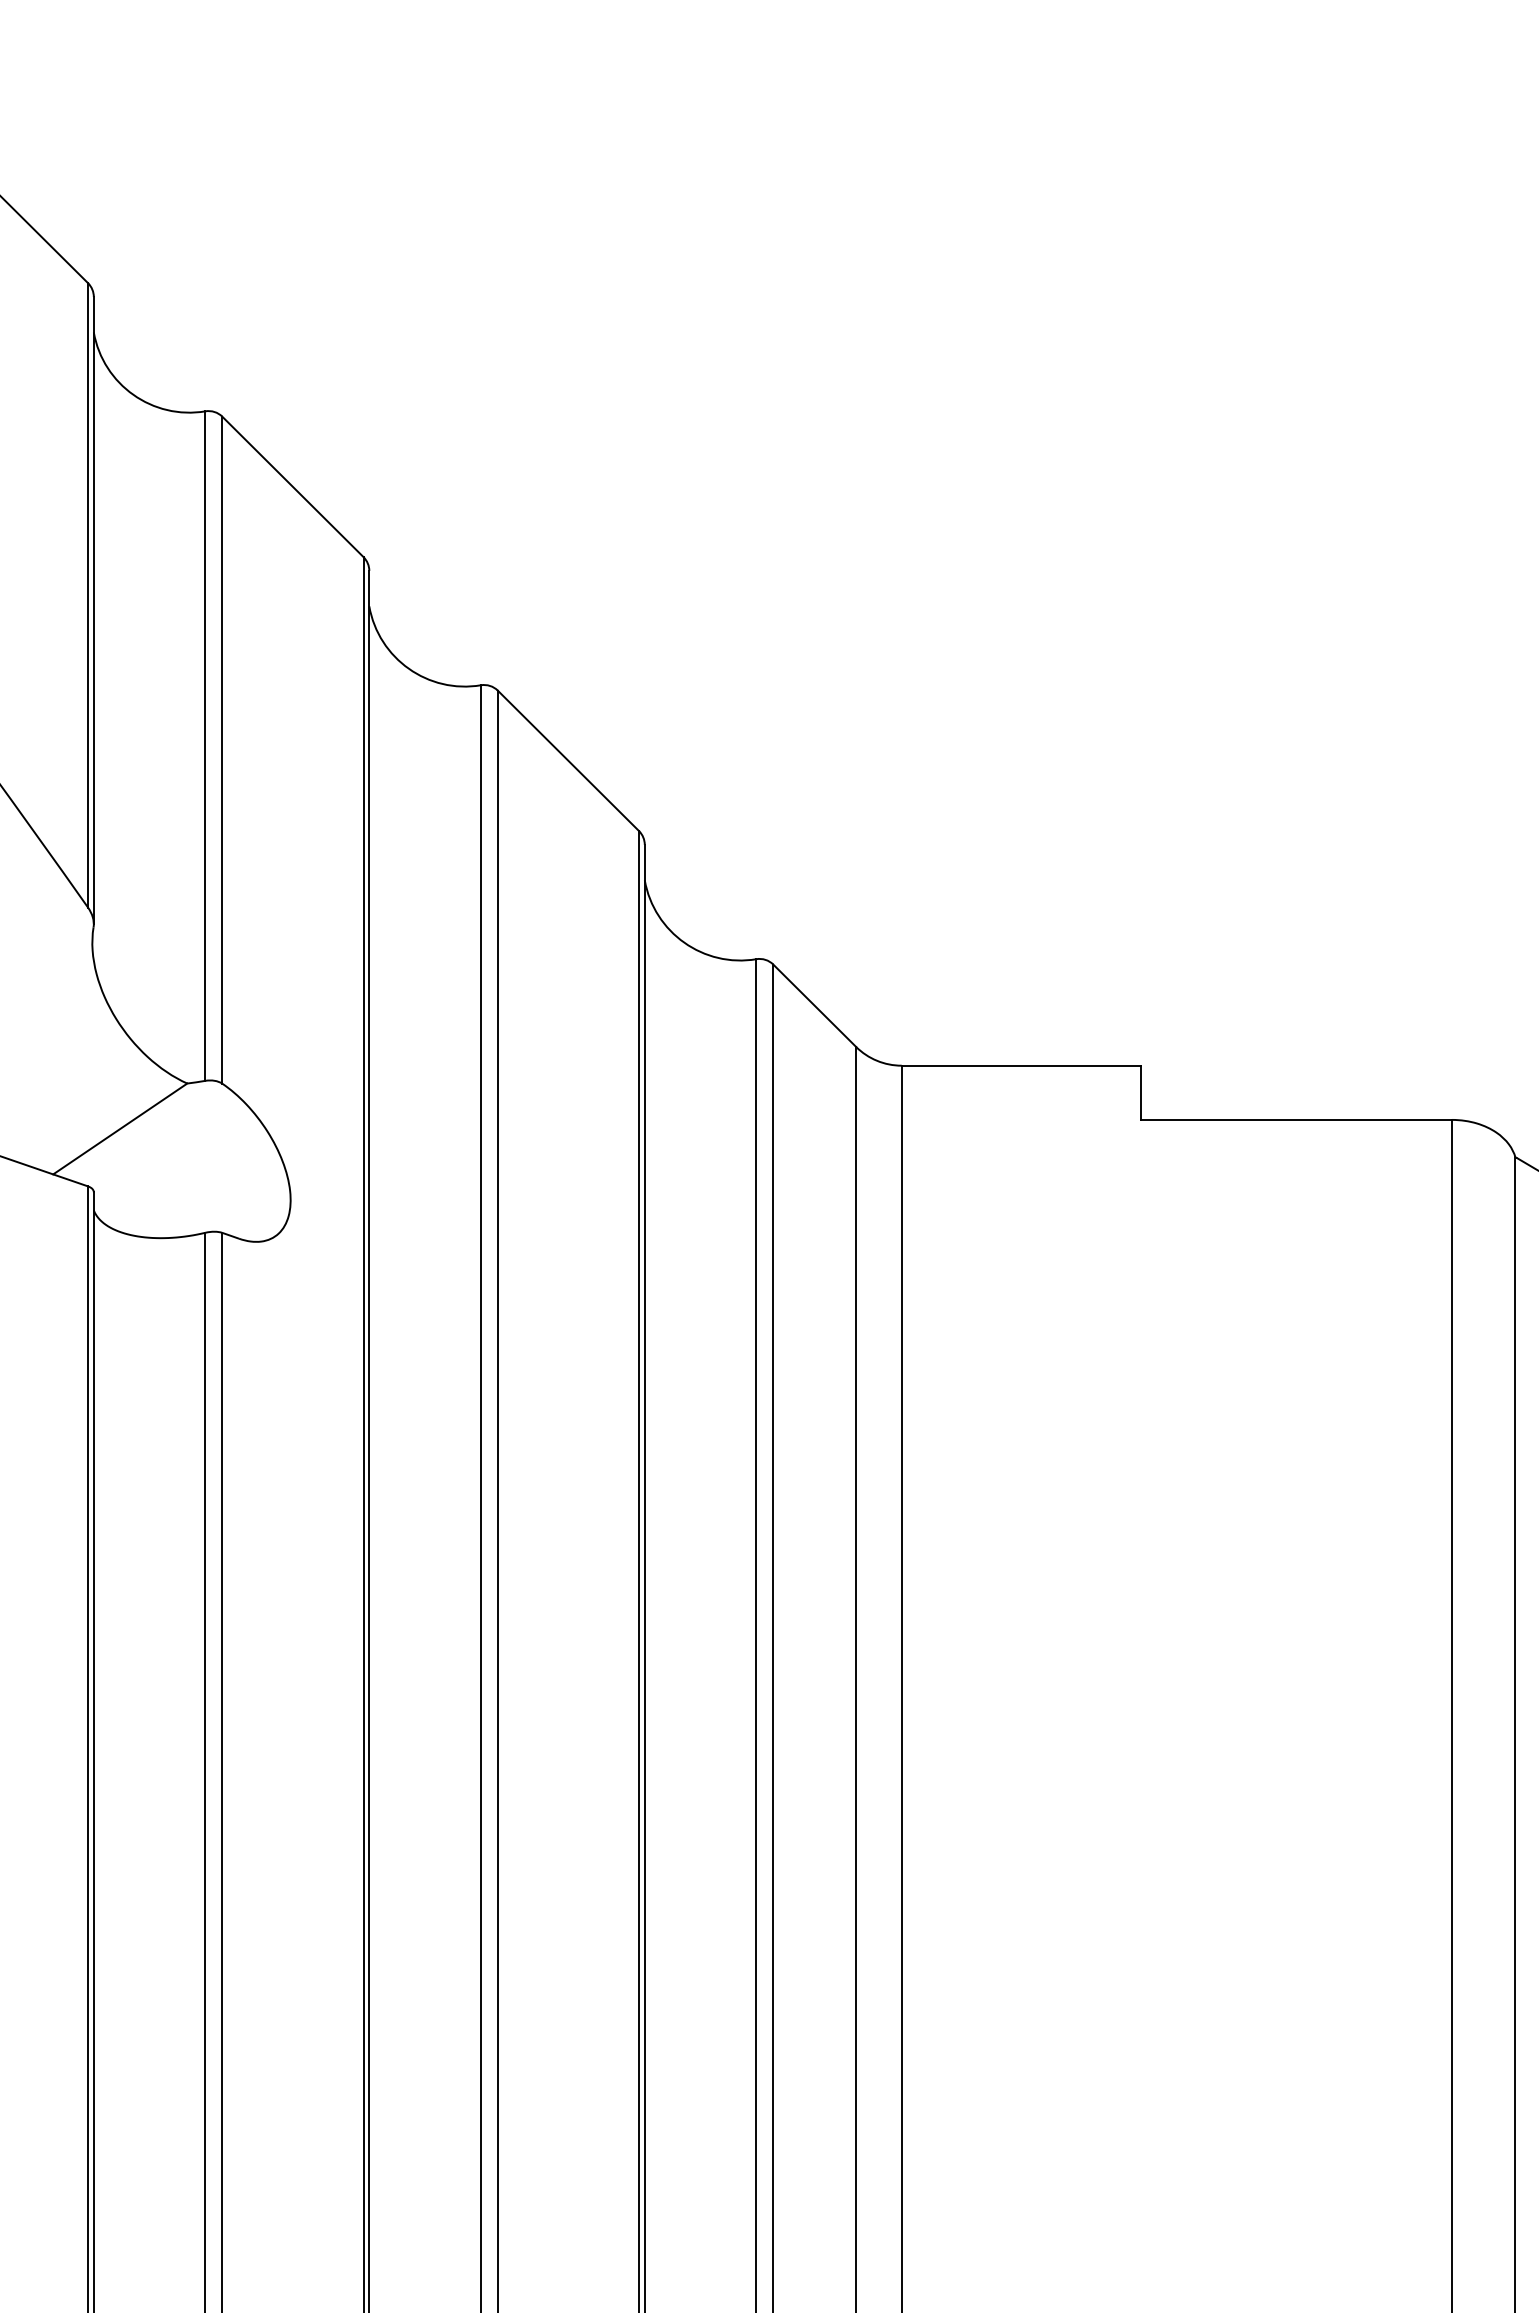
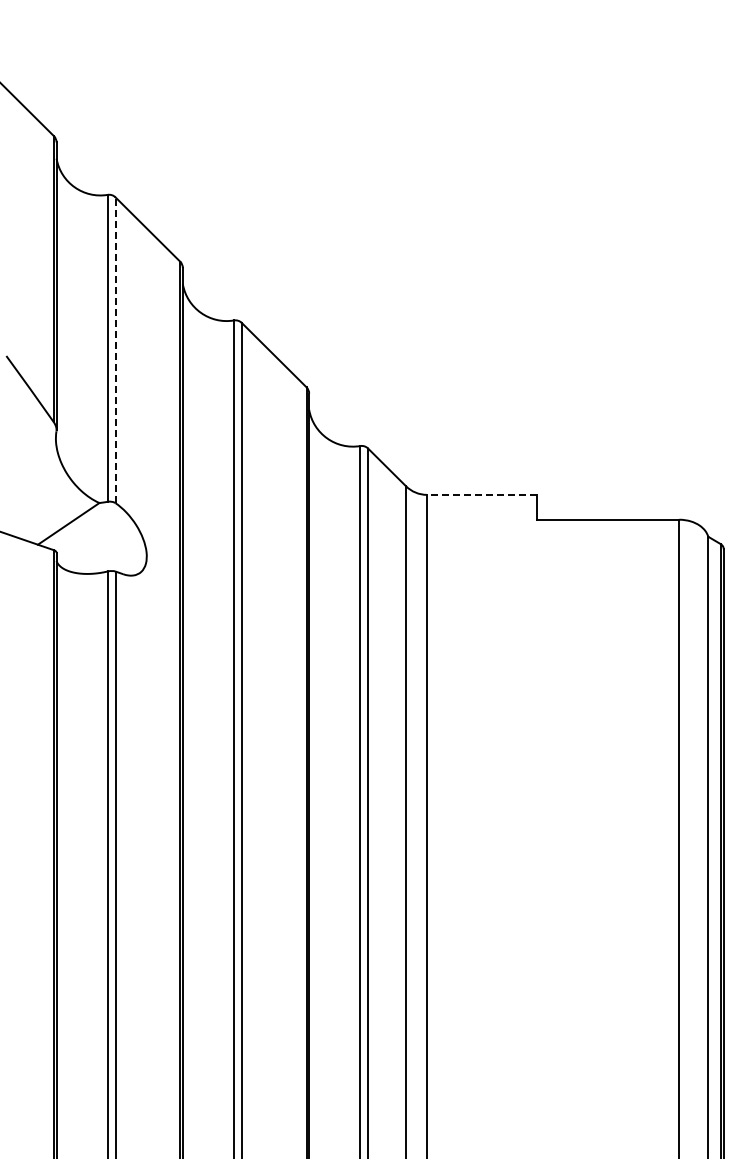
line: (222, 750) -> (115, 350), solid -> dashed
line: (1020, 1064) -> (481, 494), solid -> dashed

